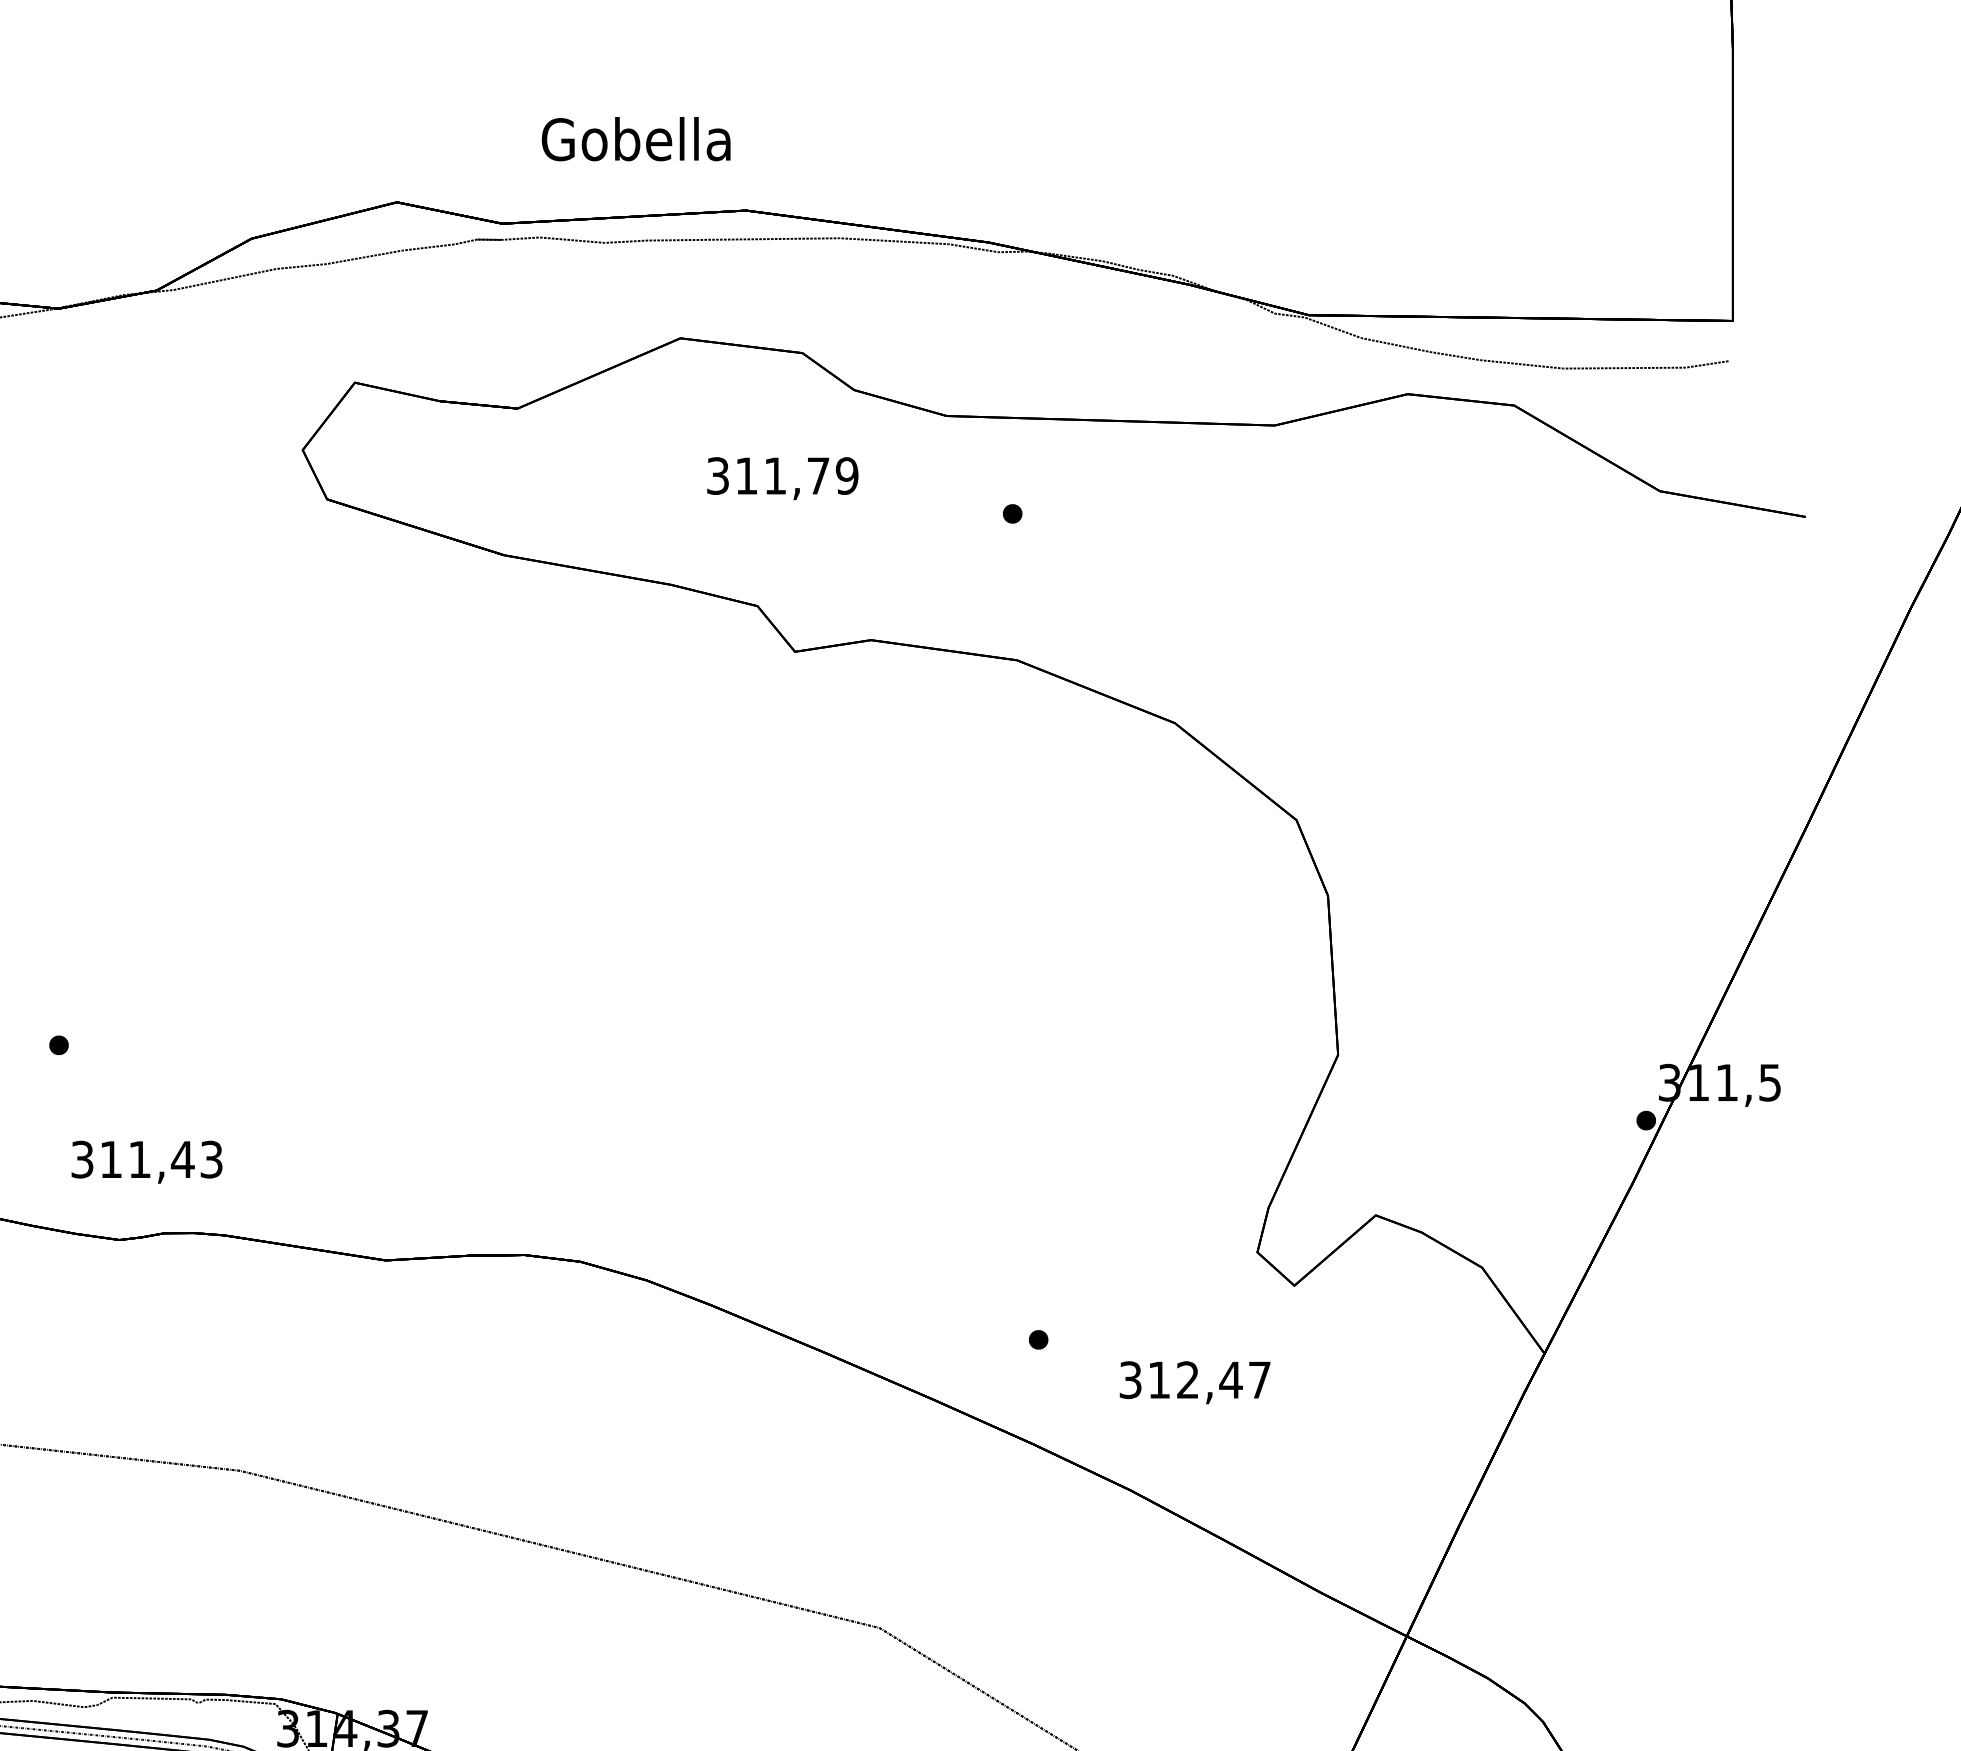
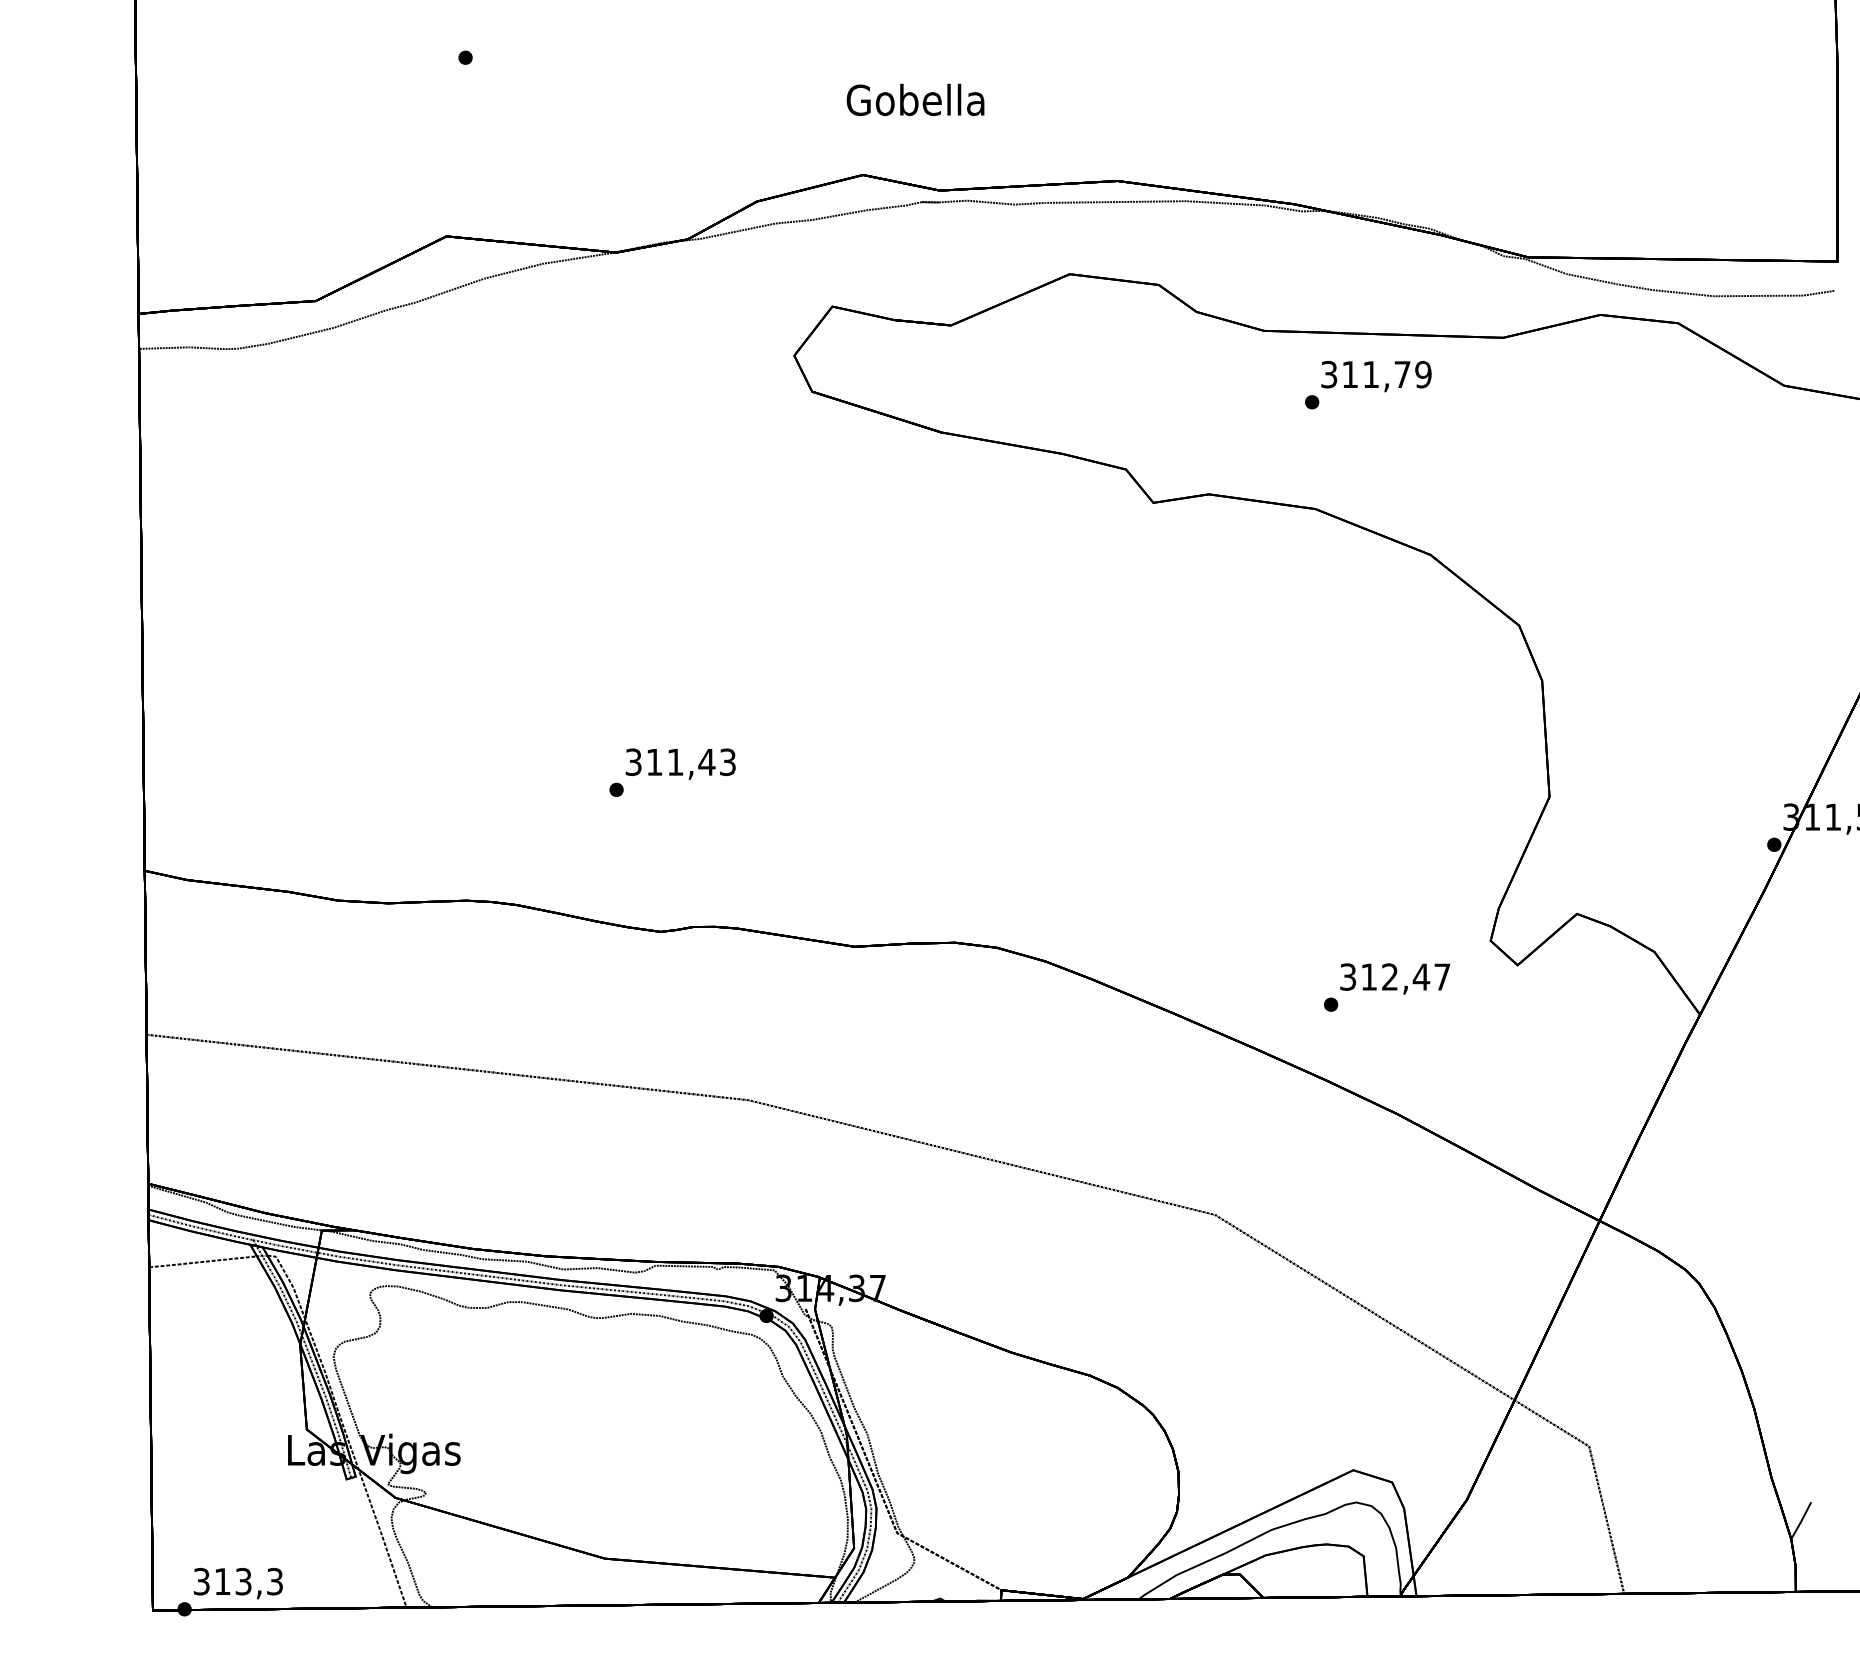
text: (636, 138) -> (915, 99), moved
text: (782, 478) -> (1376, 376), moved
text: (146, 1161) -> (680, 763), moved
text: (1195, 1382) -> (1395, 978), moved

